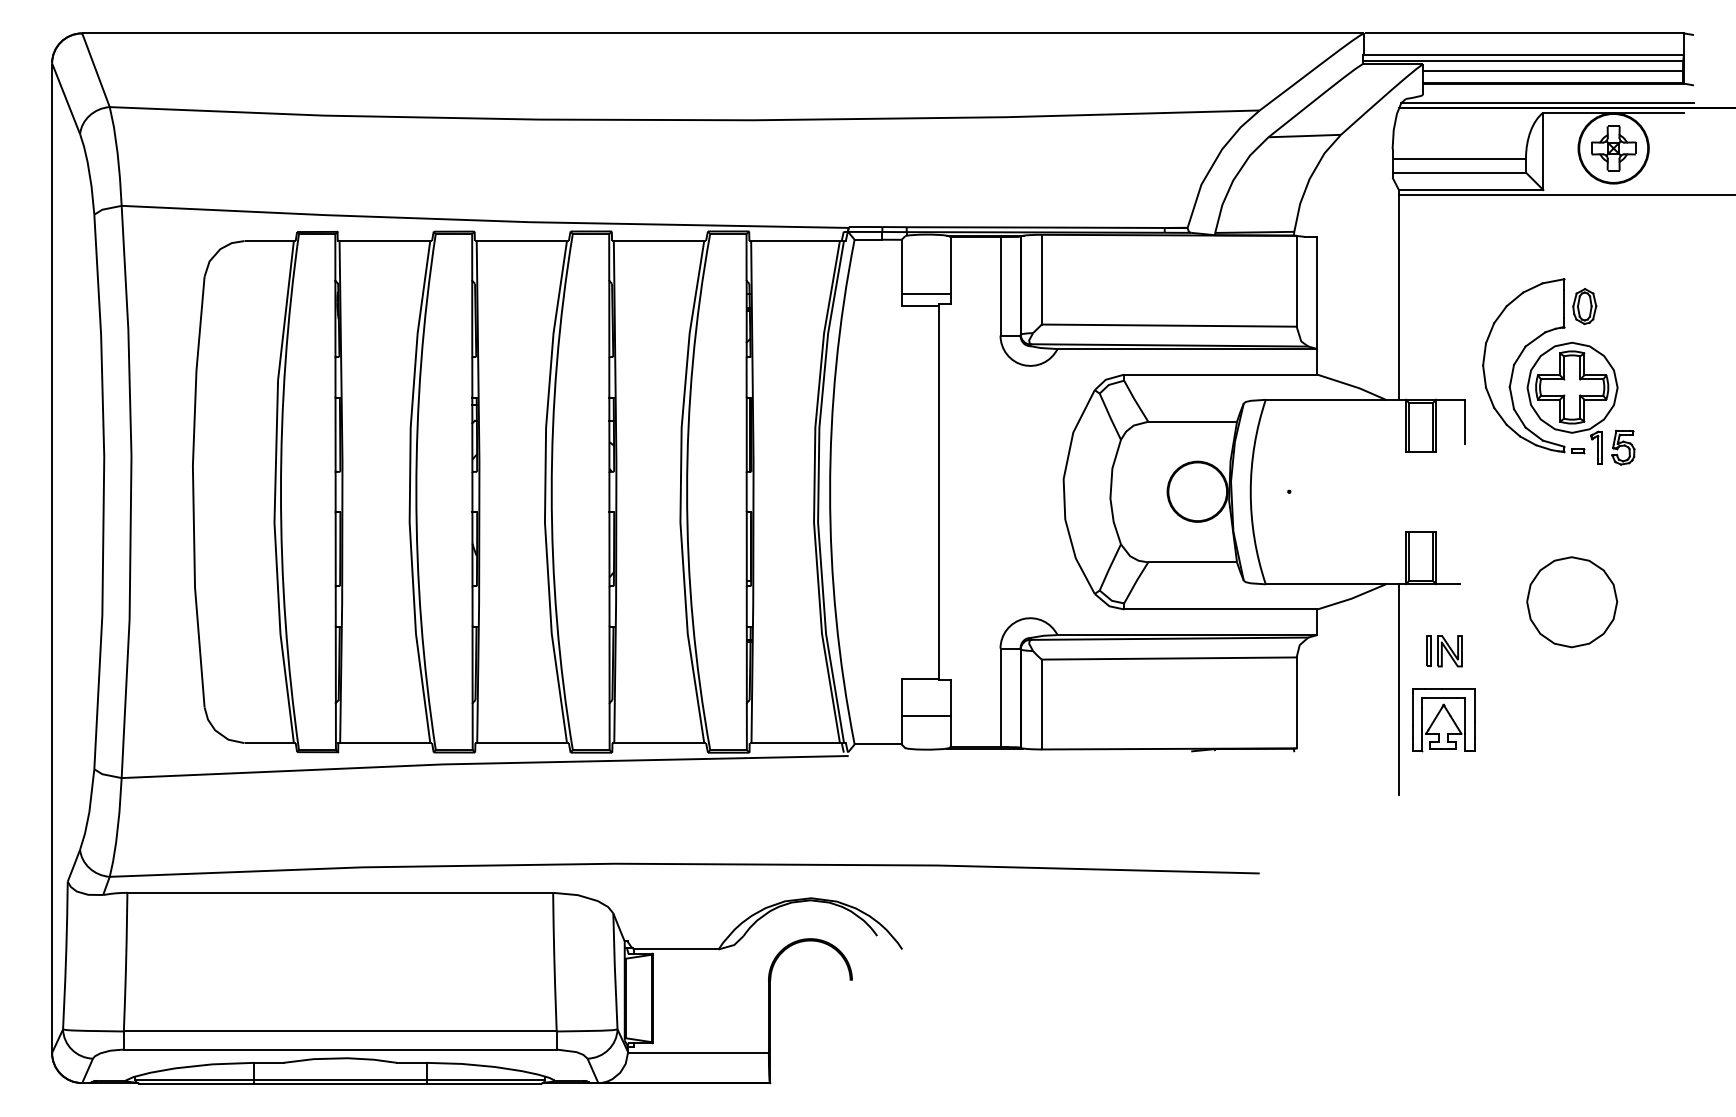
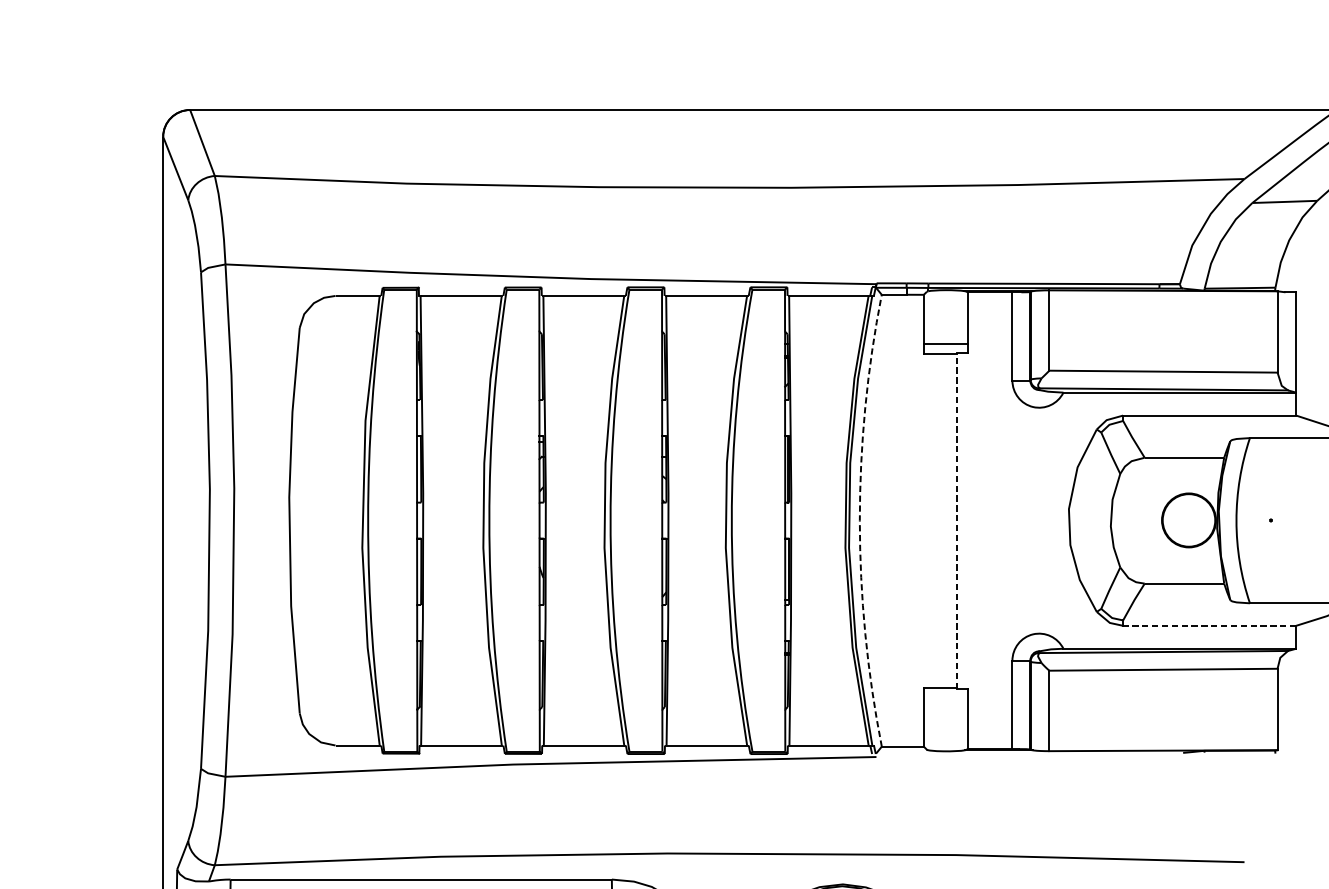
arc: (830, 492) -> (860, 521), solid -> dashed
line: (939, 492) -> (957, 521), solid -> dashed
line: (1220, 609) -> (1209, 625), solid -> dashed
line: (926, 716) -> (946, 721), removed

